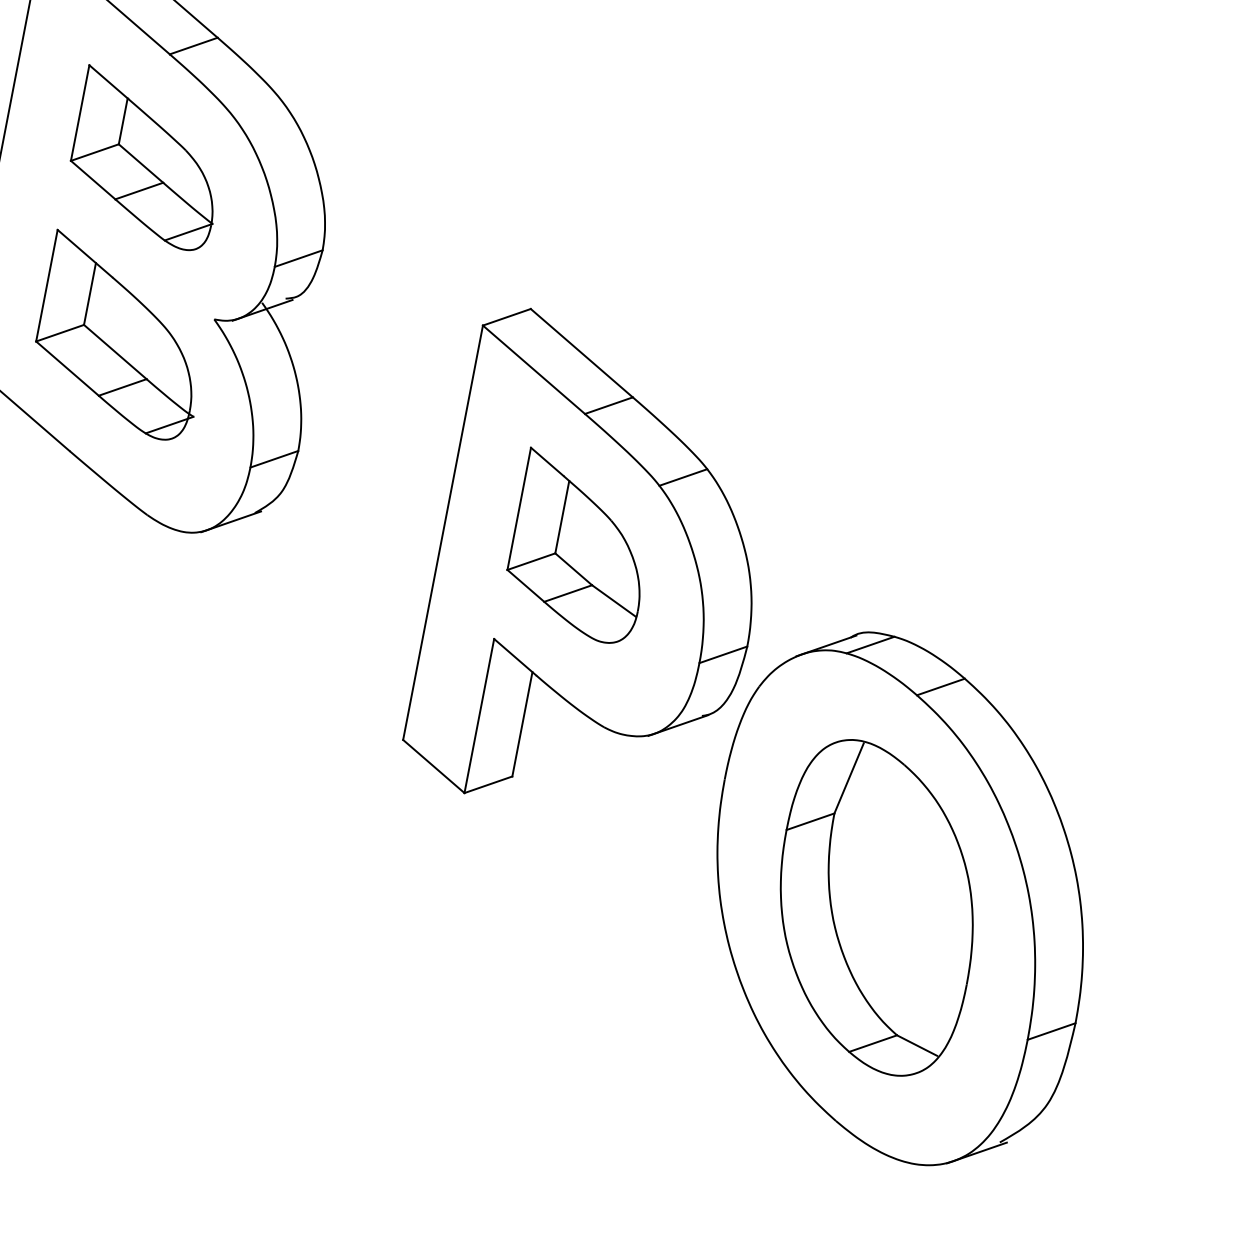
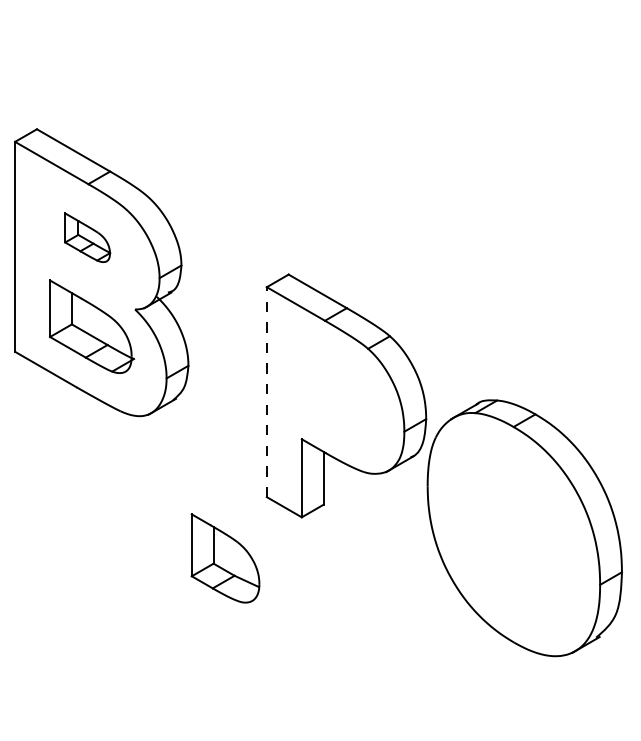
part: (147, 159) -> (87, 237), size x0.6
line: (442, 533) -> (266, 392), solid -> dashed
part: (580, 547) -> (225, 558), moved
part: (875, 907) -> (513, 534), removed

